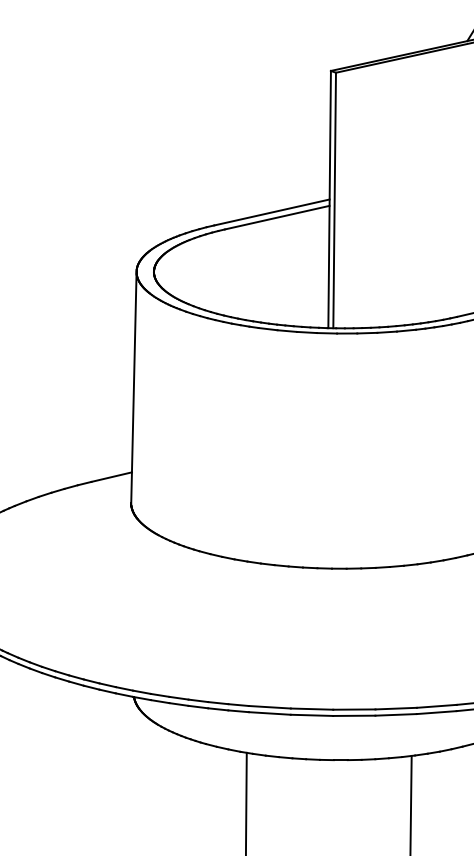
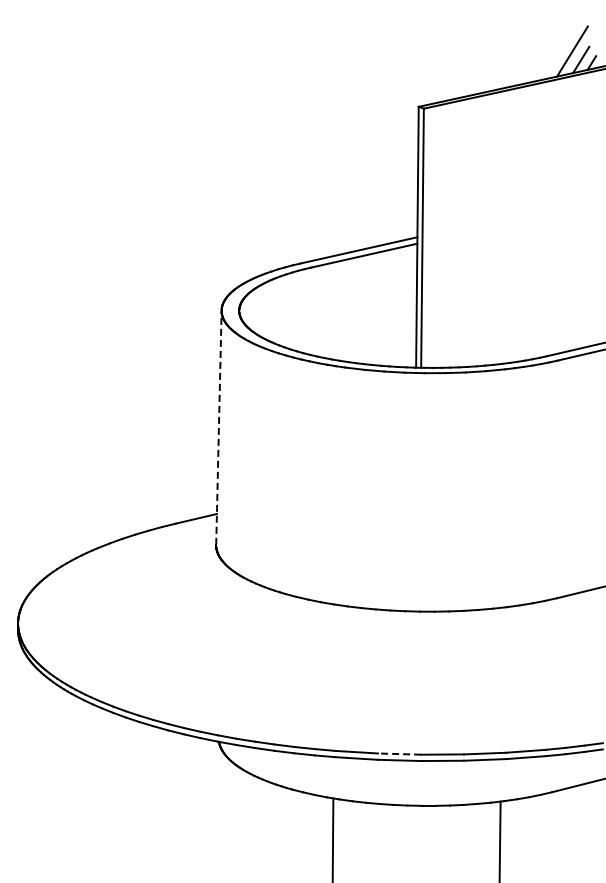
line: (133, 387) -> (218, 427), solid -> dashed
line: (311, 709) -> (399, 754), solid -> dashed

